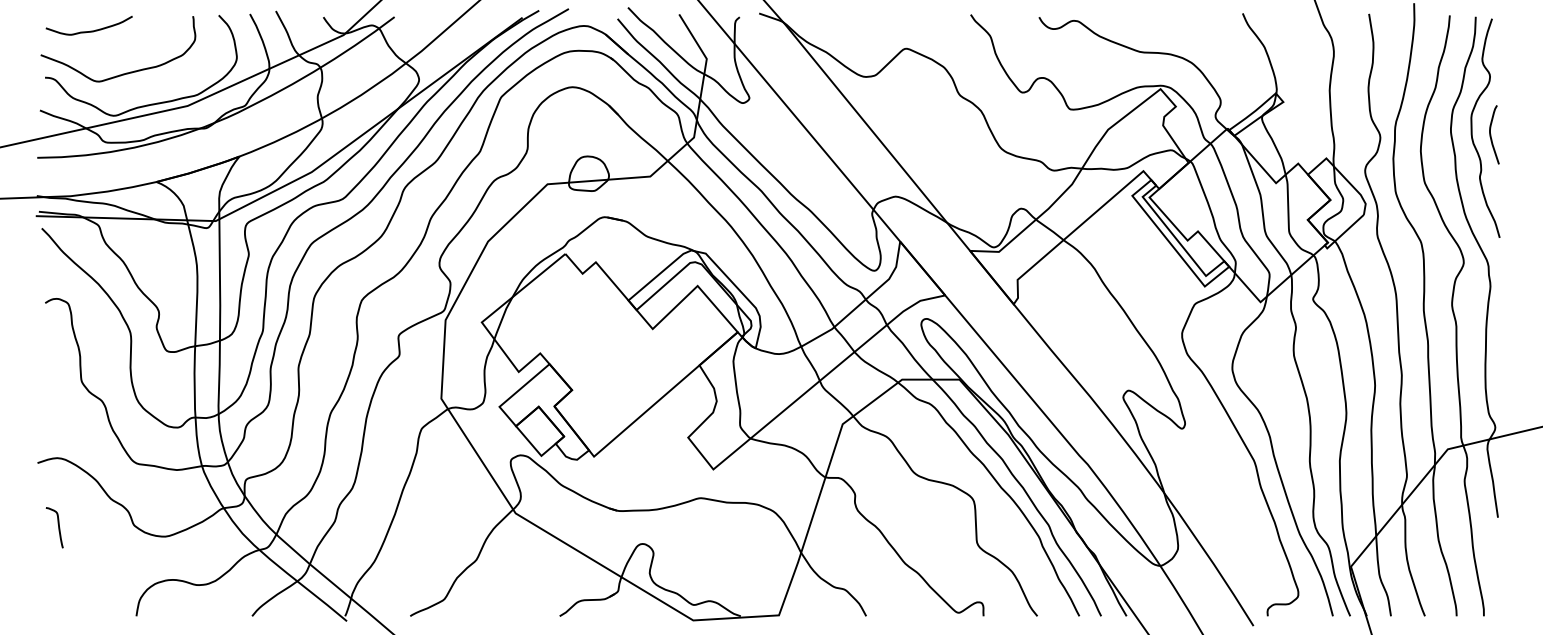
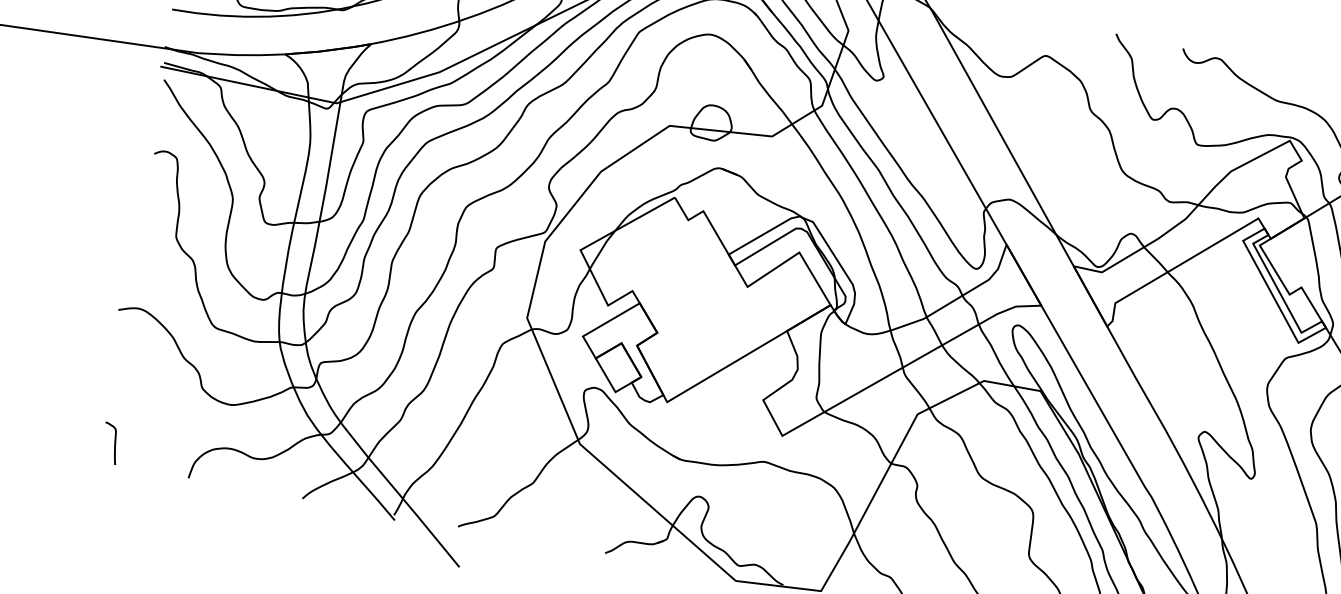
curve: (58, 527) -> (114, 443), moved

